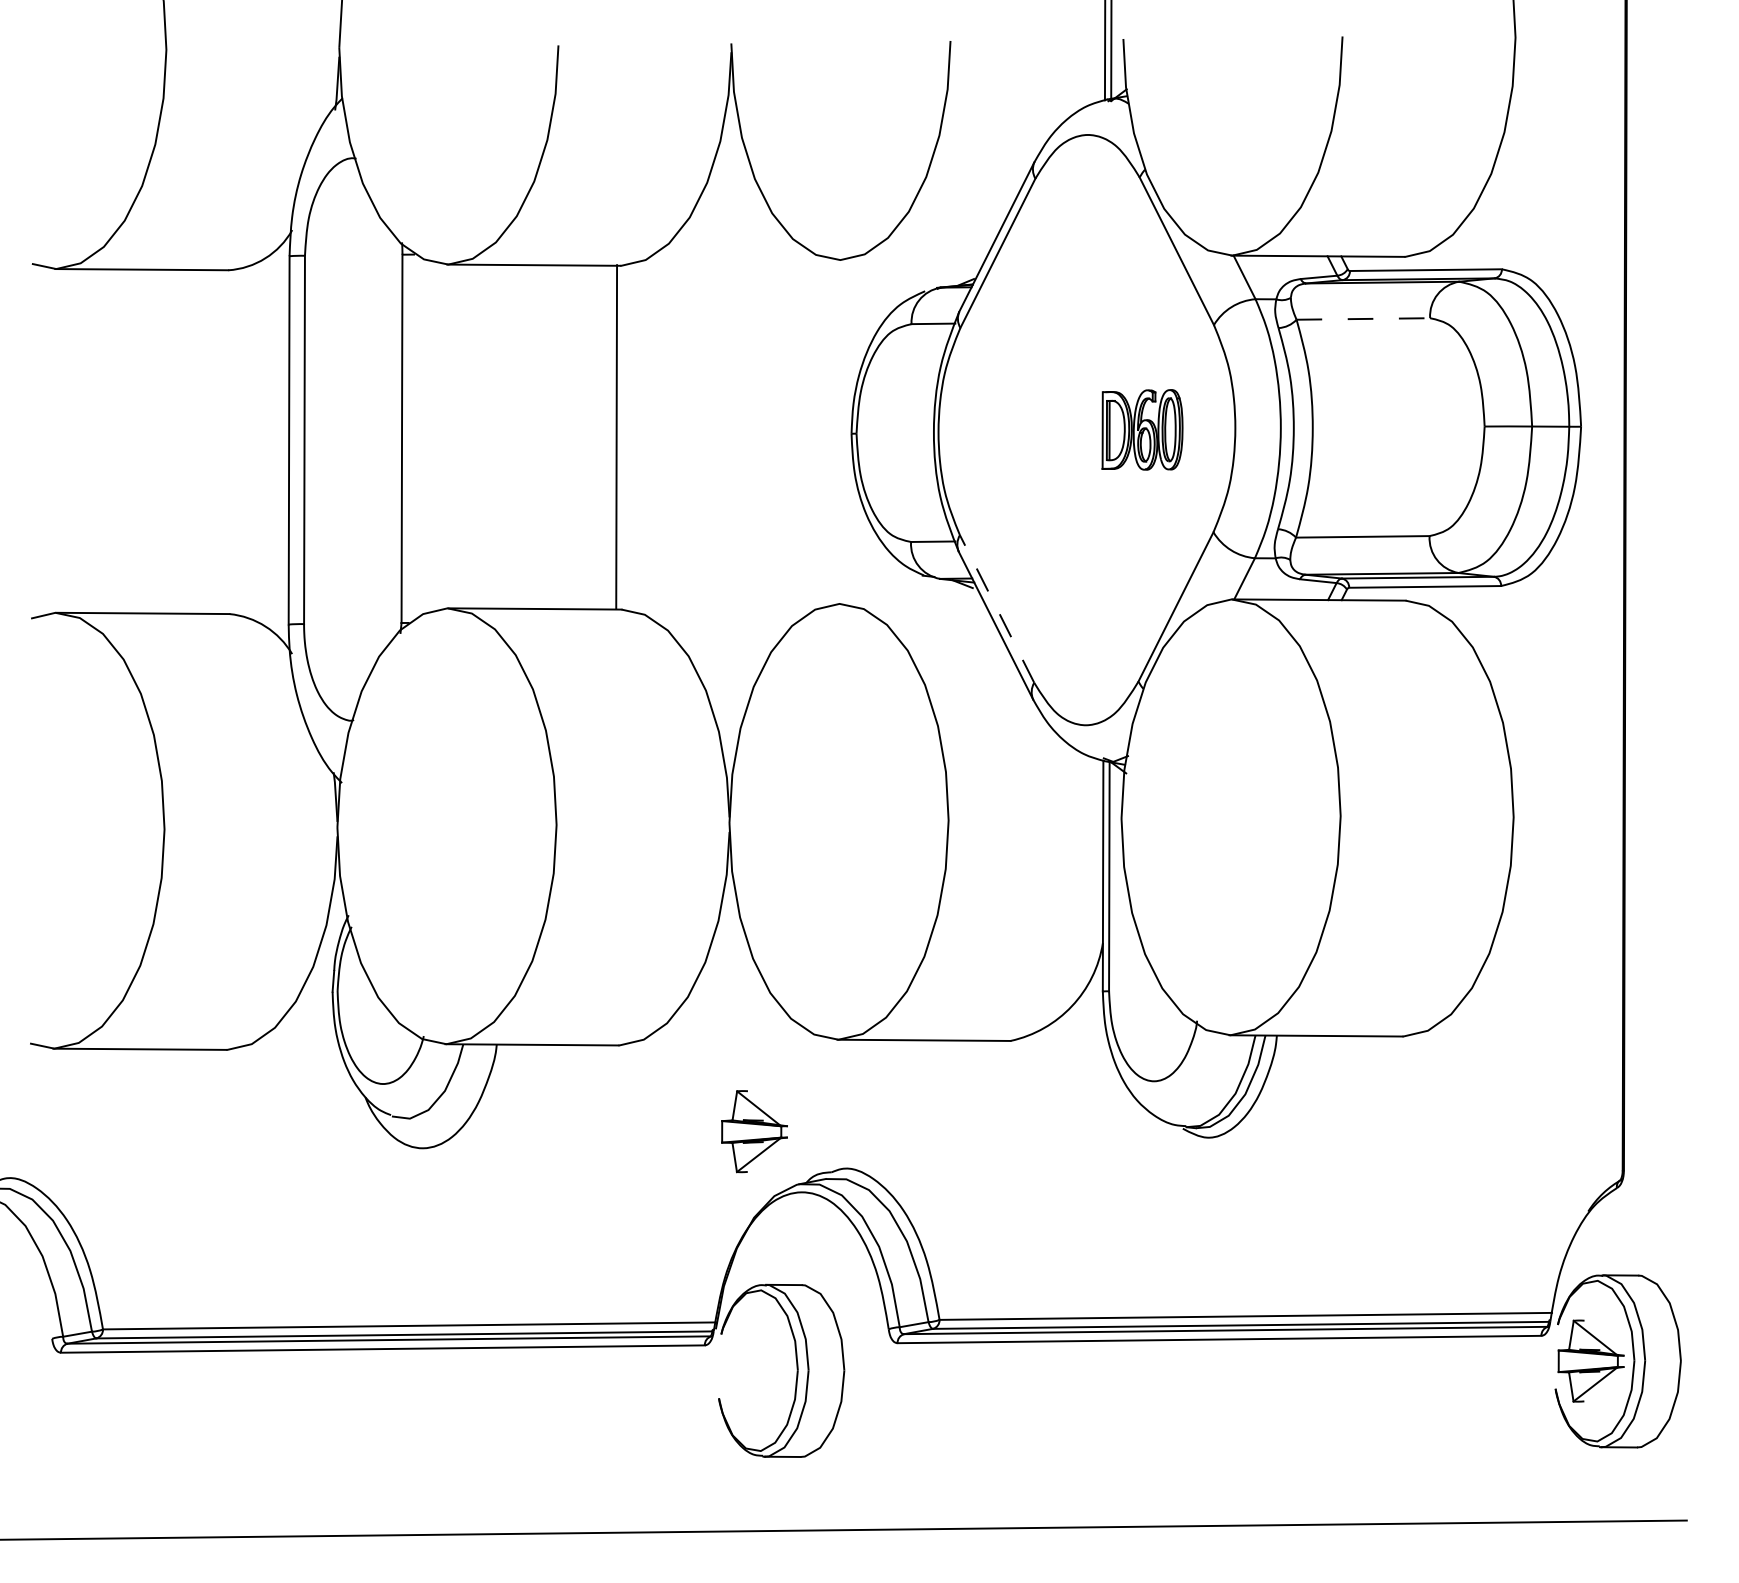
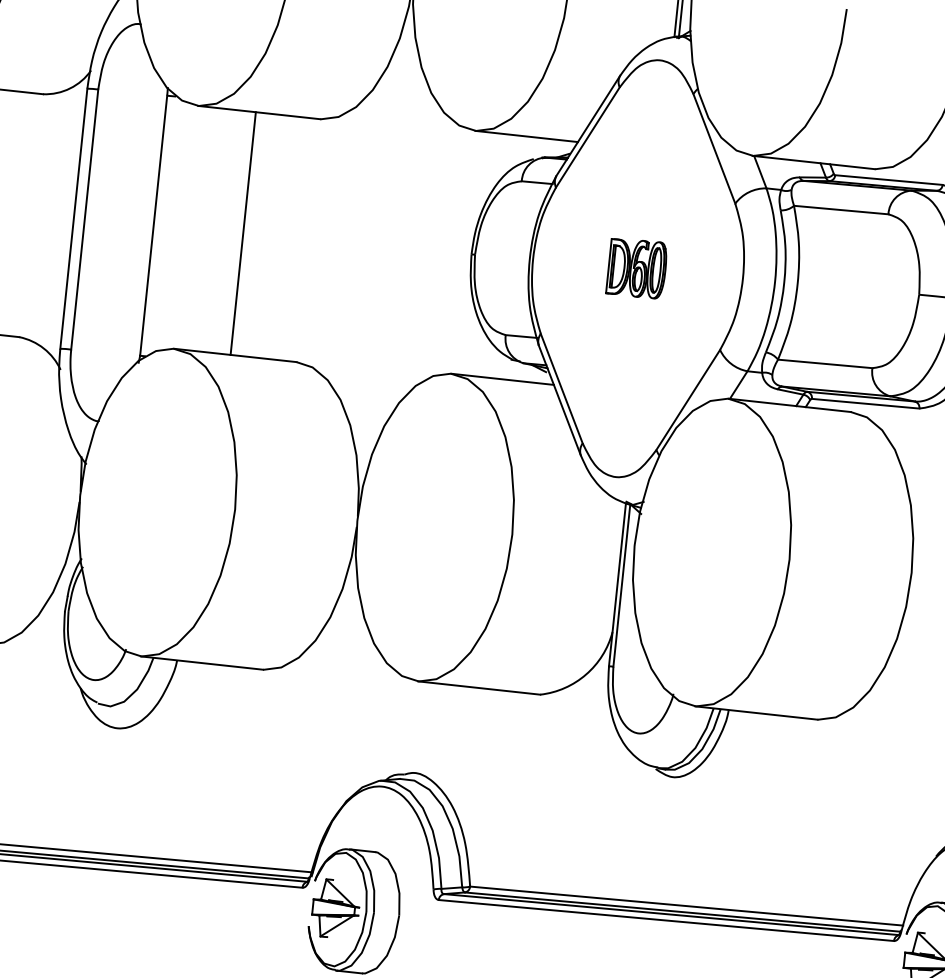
line: (911, 260) -> (526, 136), added
line: (1363, 318) -> (841, 209), dashed -> solid
part: (1142, 429) -> (637, 268), moved
line: (616, 436) -> (243, 233), moved
line: (912, 603) -> (502, 378), added
line: (997, 609) -> (562, 389), dashed -> solid
part: (754, 1131) -> (335, 909), moved

